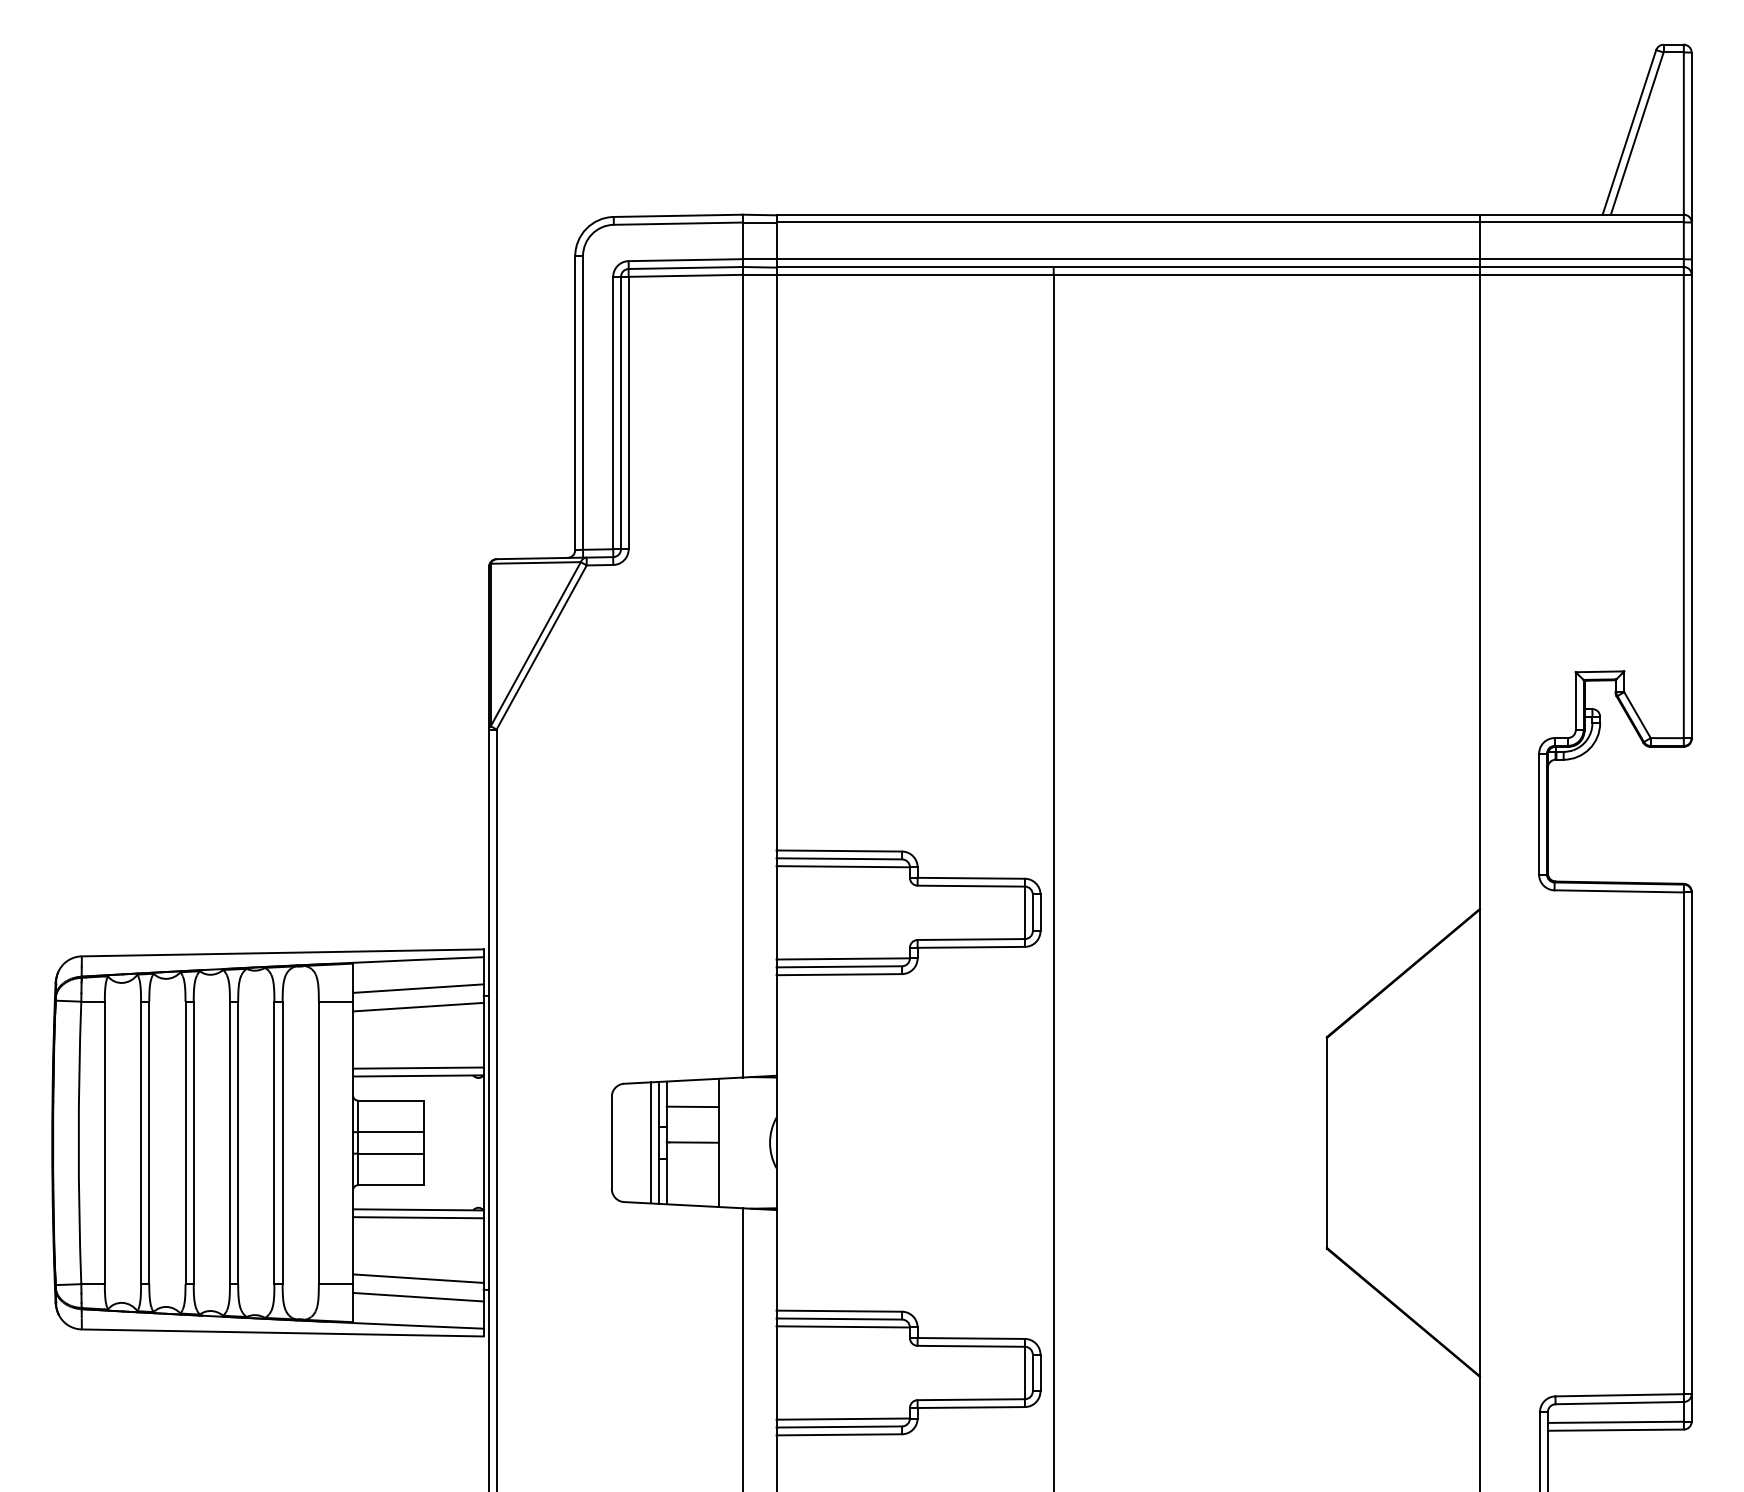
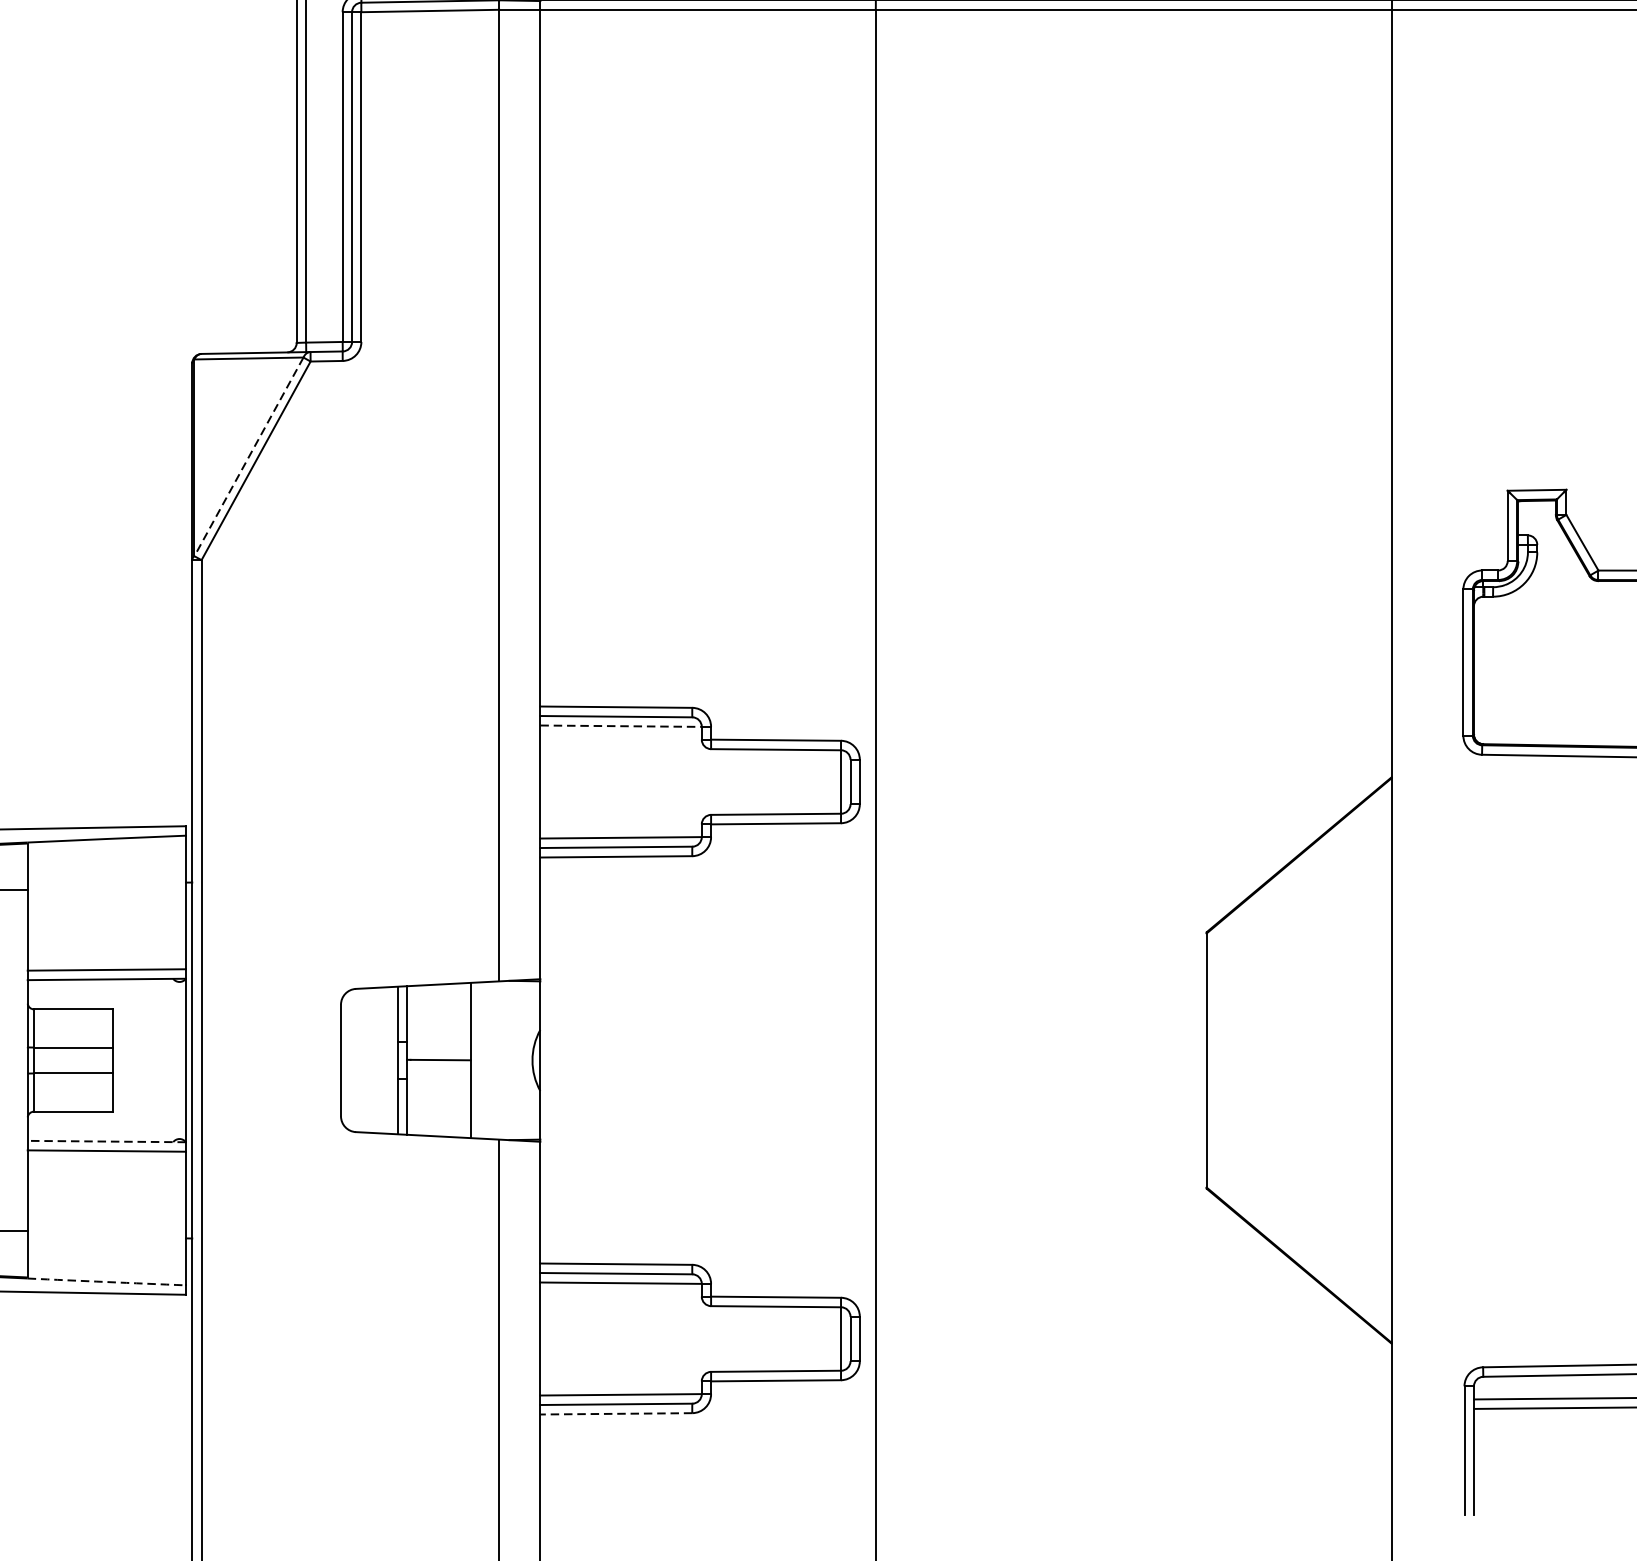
line: (535, 644) -> (248, 457), solid -> dashed
line: (843, 866) -> (621, 725), solid -> dashed
line: (418, 988) -> (106, 873), removed
line: (418, 1006) -> (106, 895), removed
line: (692, 1106) -> (438, 1016), removed
line: (651, 1142) -> (389, 1060), removed
line: (417, 1209) -> (105, 1141), solid -> dashed
line: (418, 1278) -> (106, 1224), removed
line: (418, 1296) -> (106, 1246), removed
arc: (418, 1325) -> (106, 1281), solid -> dashed
line: (839, 1434) -> (616, 1413), solid -> dashed

